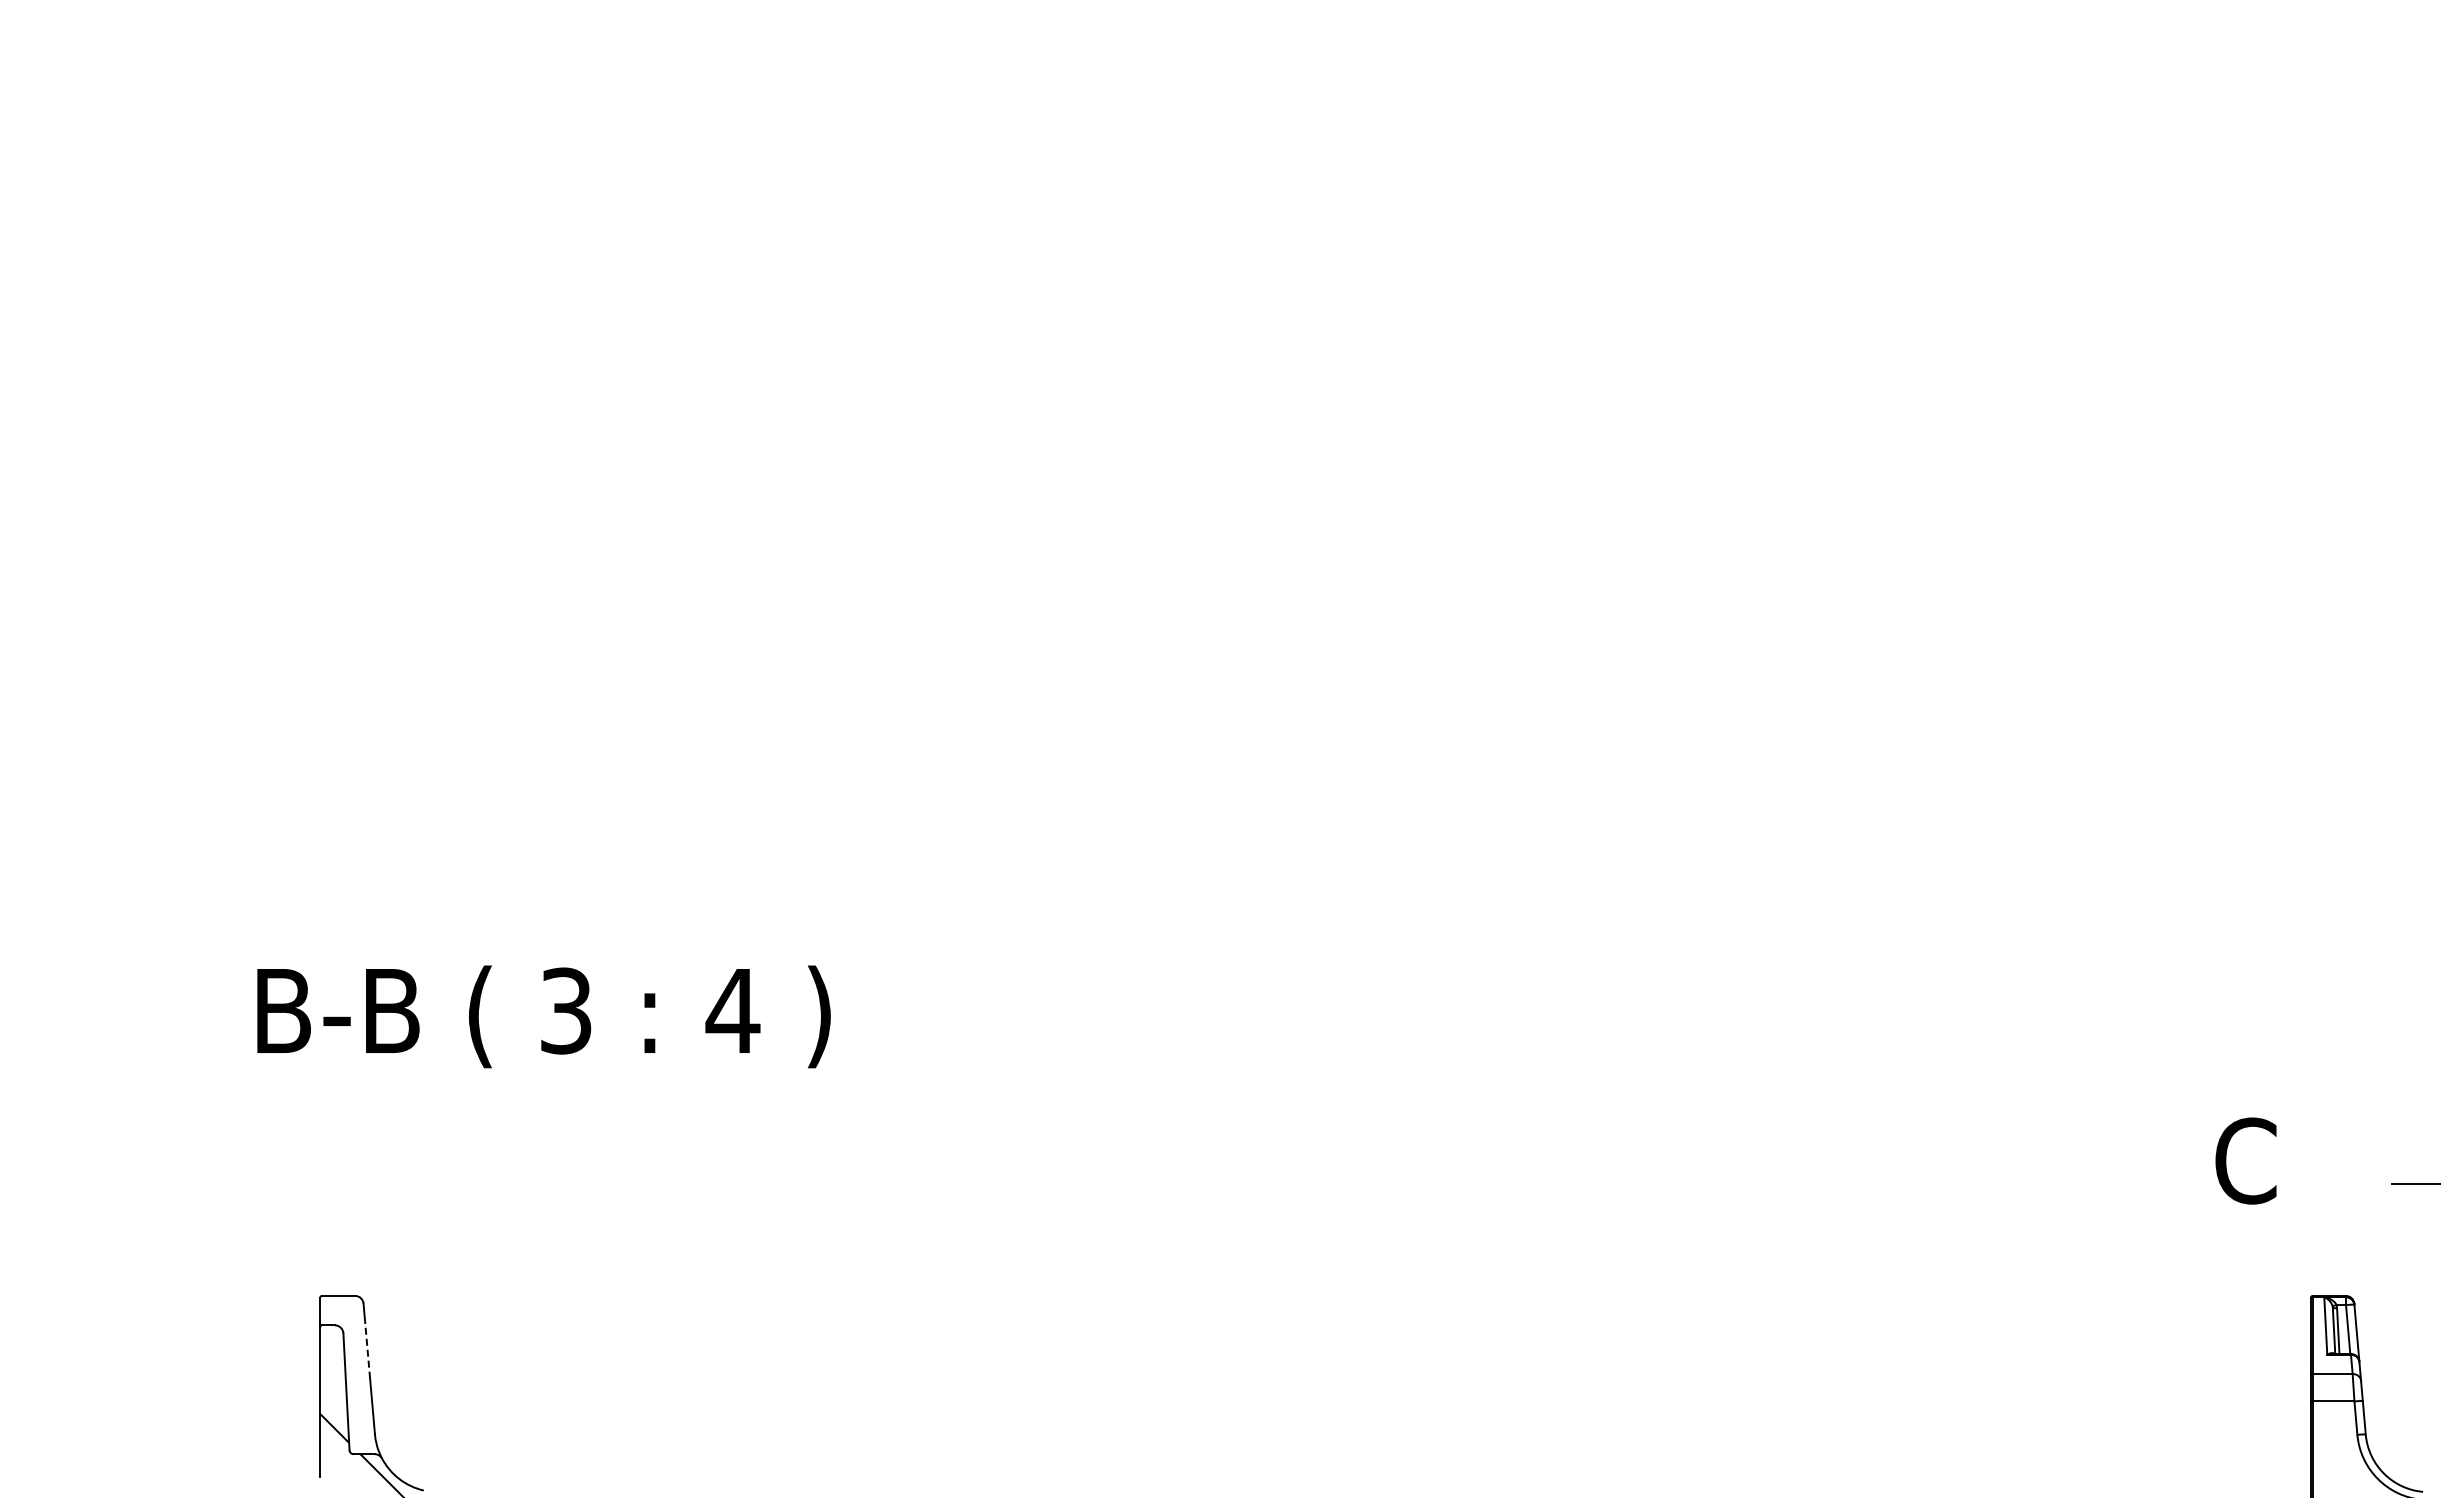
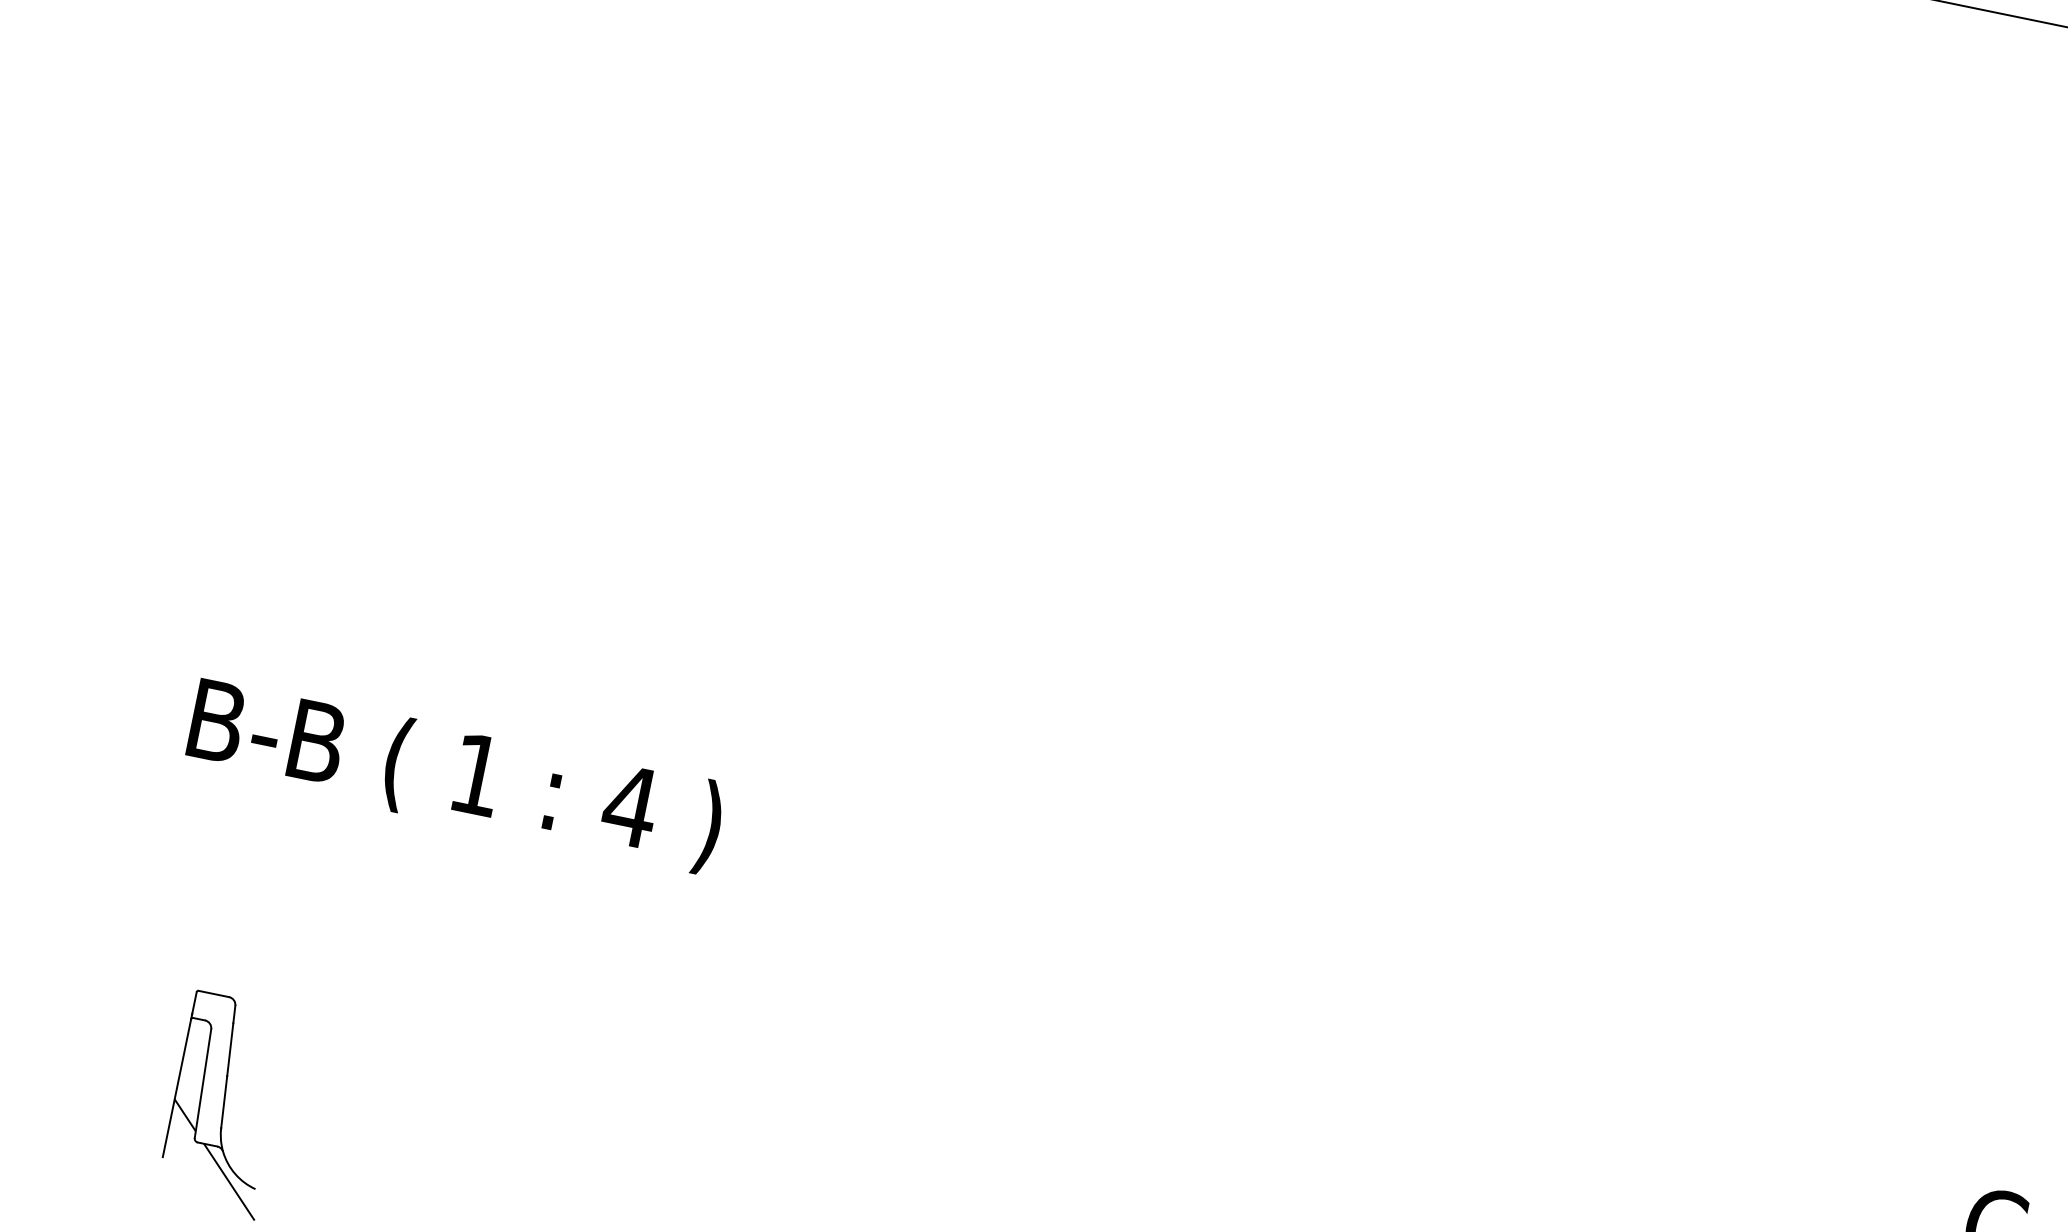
text: (566, 1010) -> (477, 774), 3 -> 1
line: (367, 1349) -> (230, 1048), dashed -> solid

